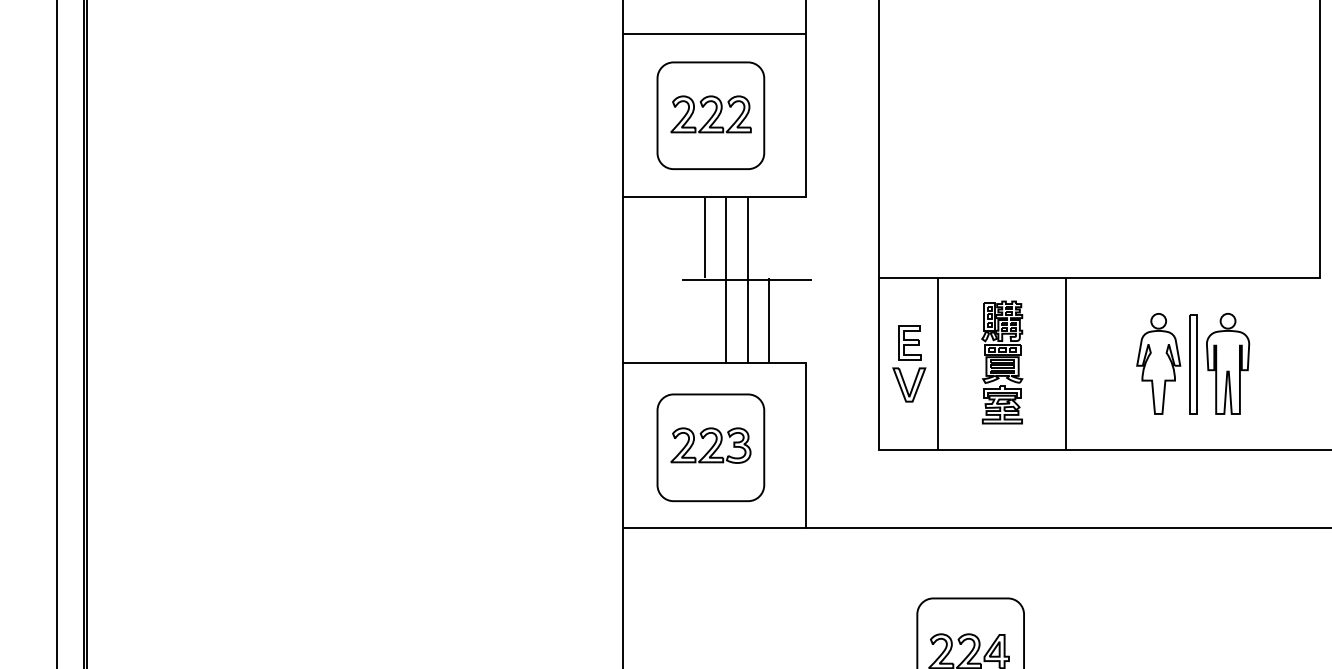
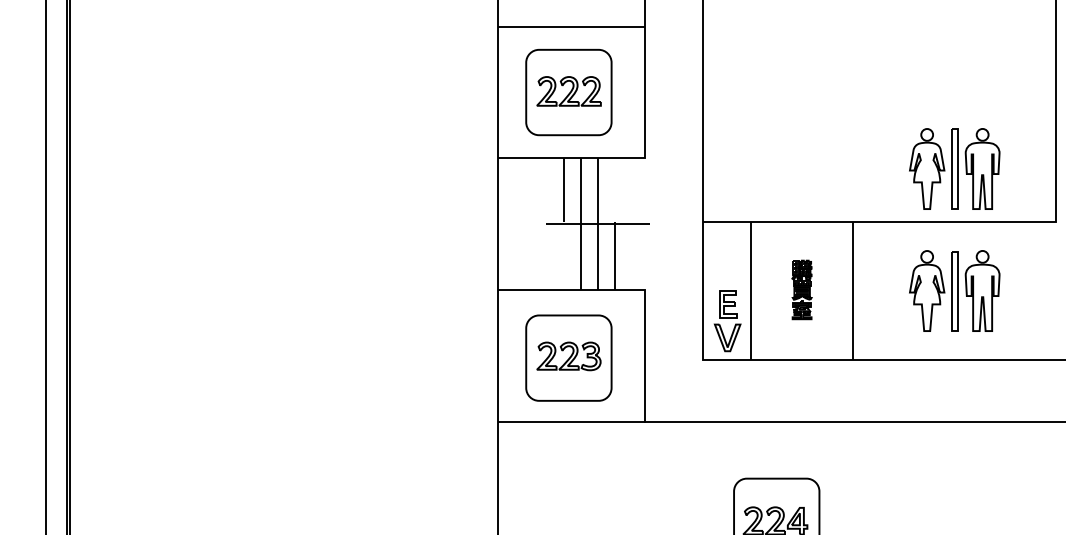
part: (1192, 210) -> (954, 168), added
part: (1001, 362) -> (801, 289), size x0.6
part: (909, 364) -> (727, 321), moved

